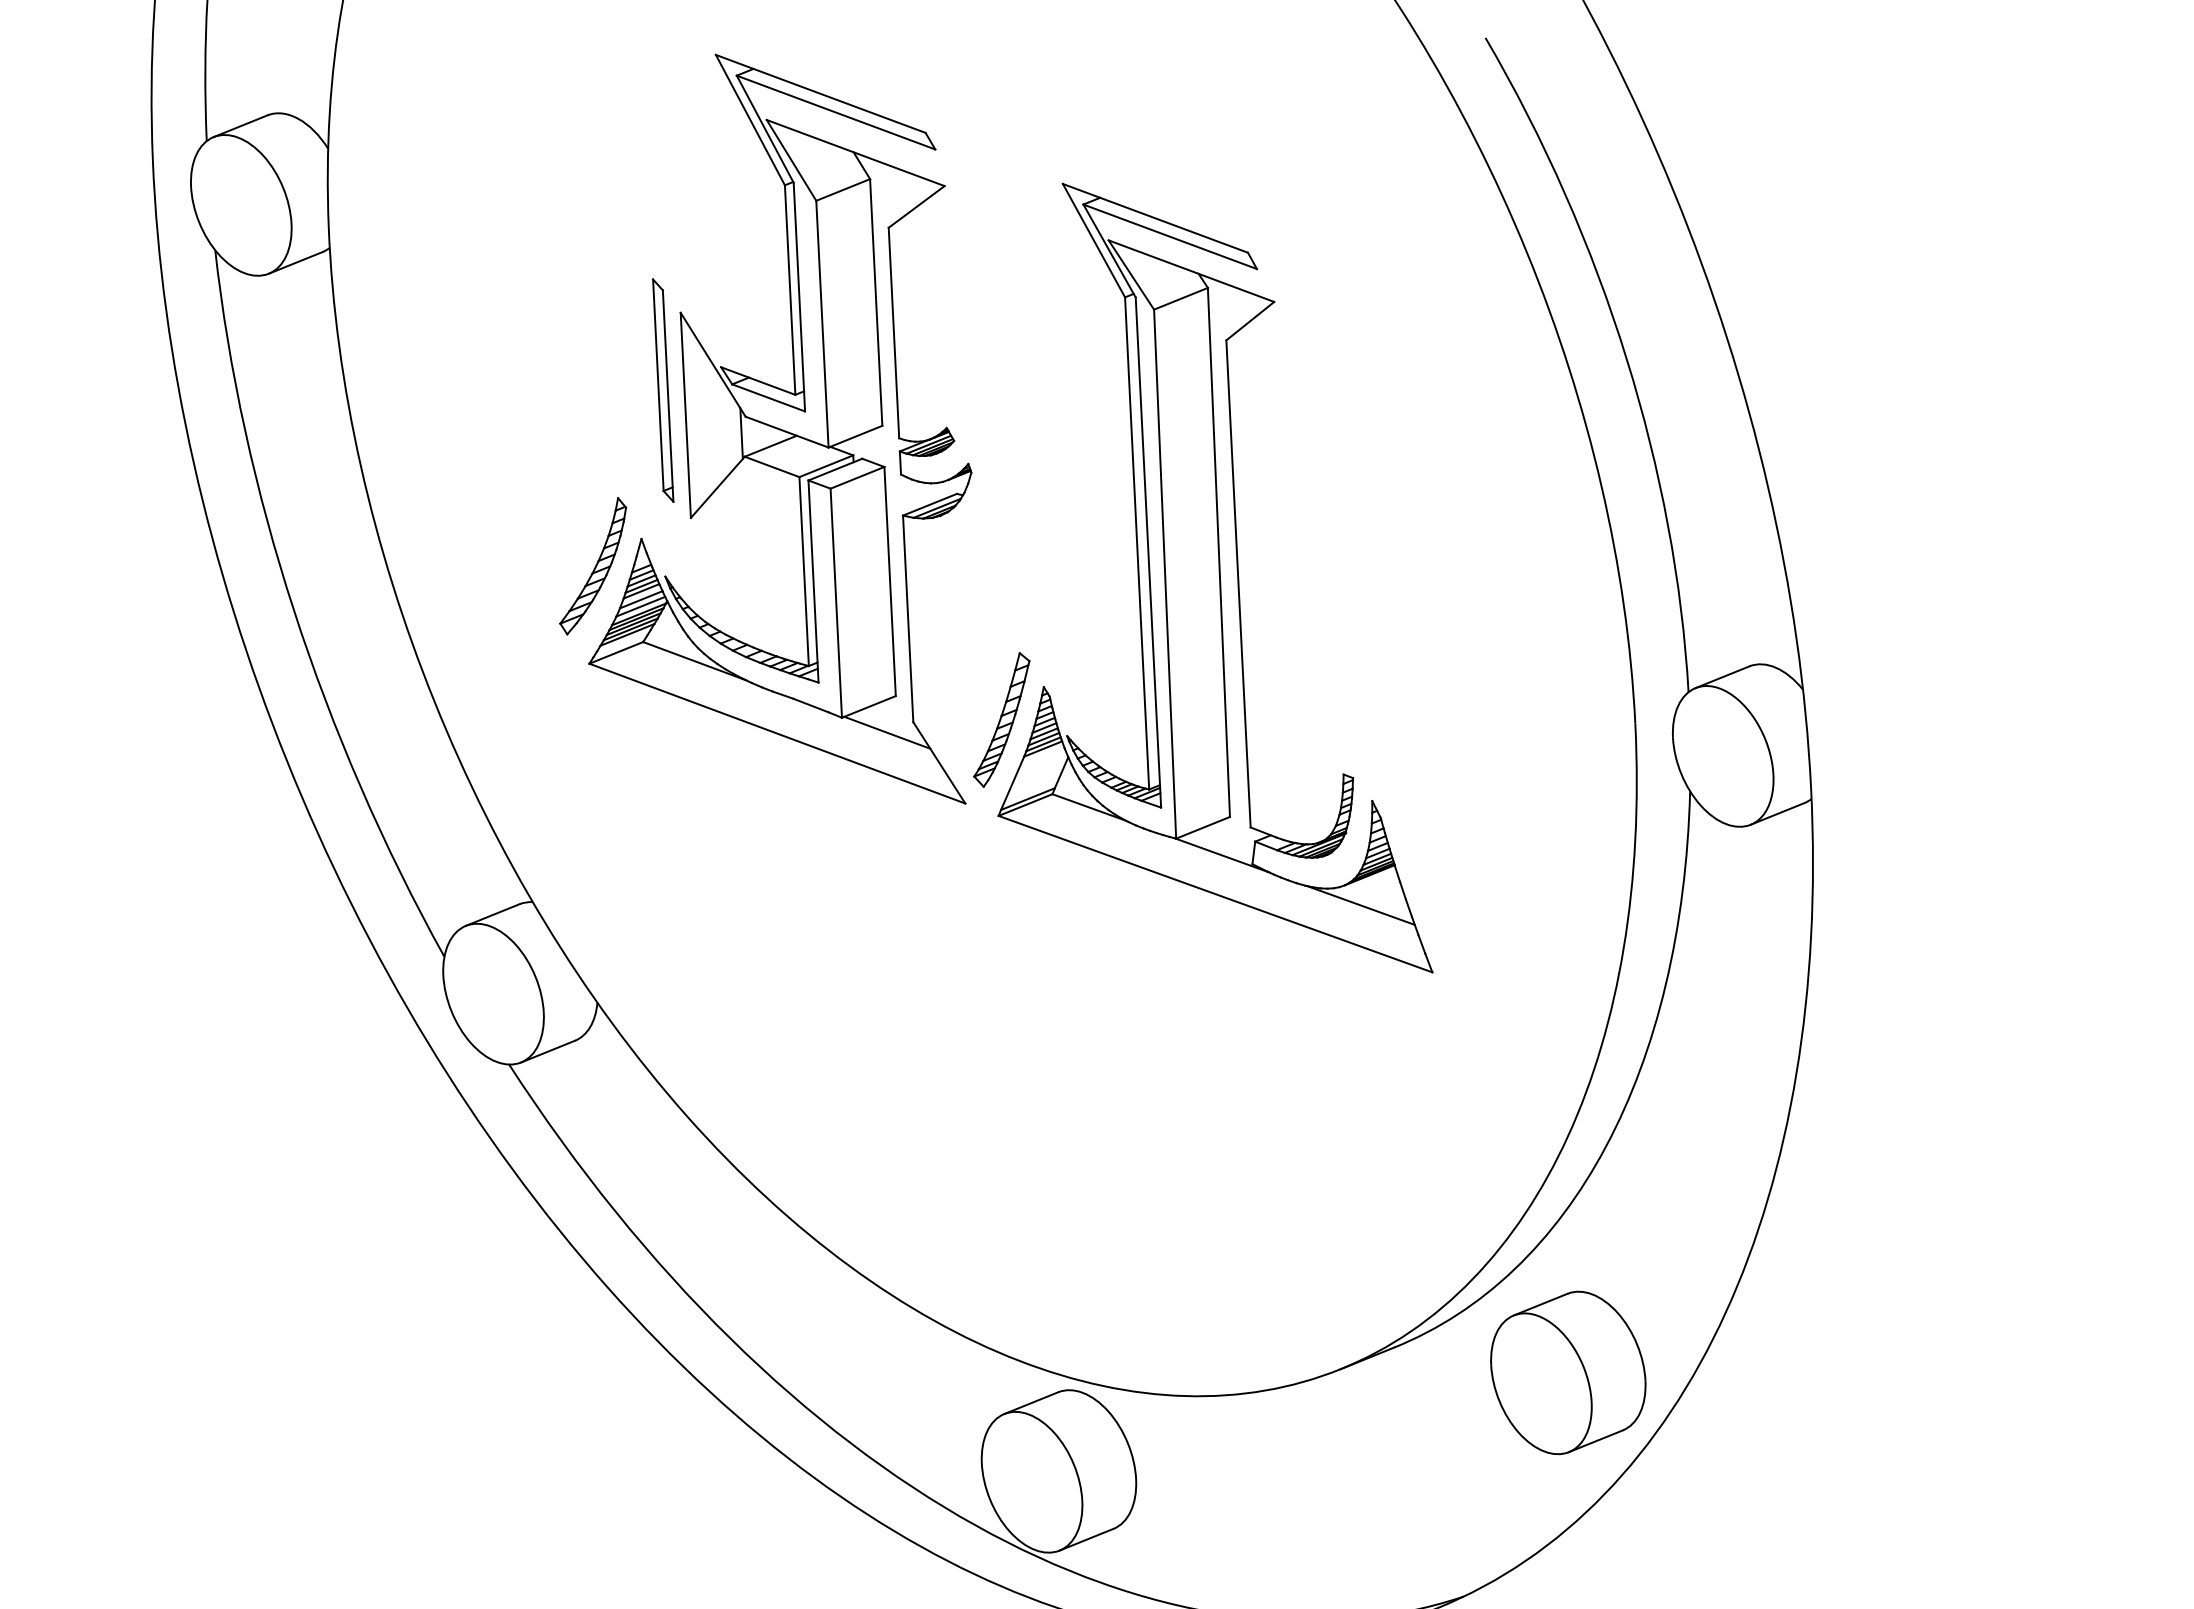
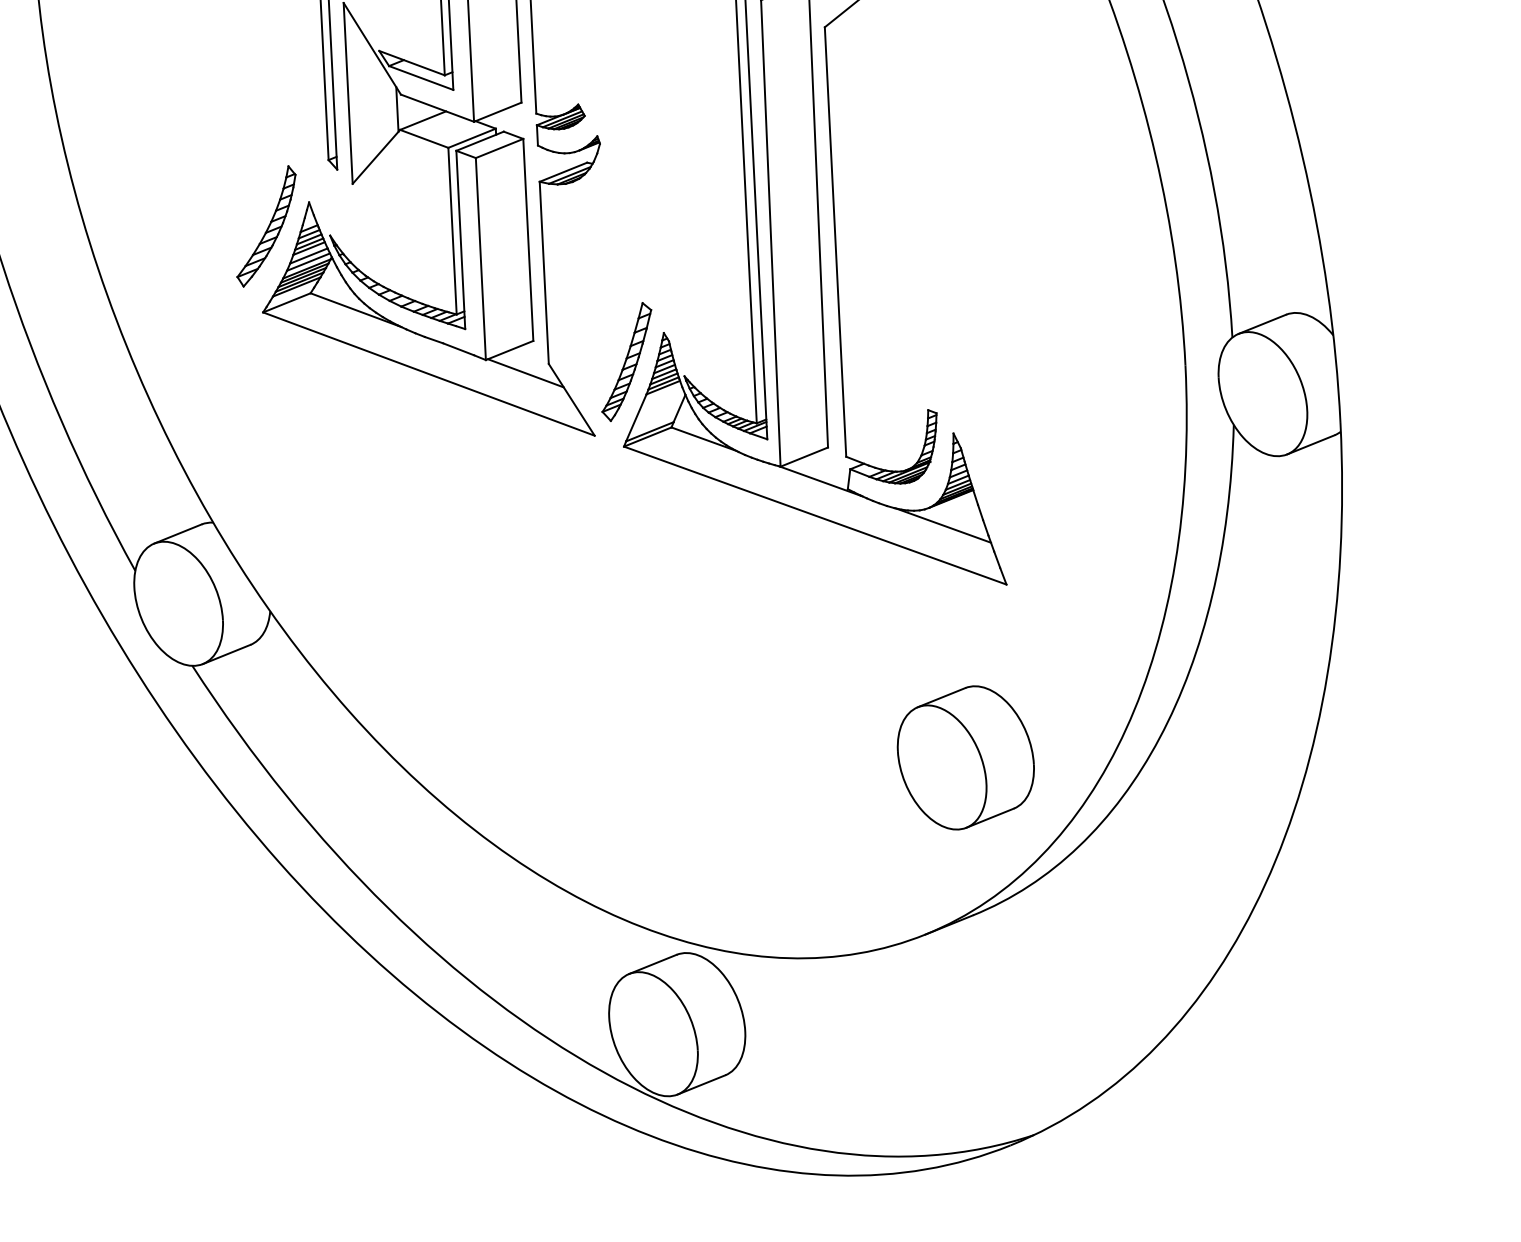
part: (1568, 1372) -> (966, 757), moved

